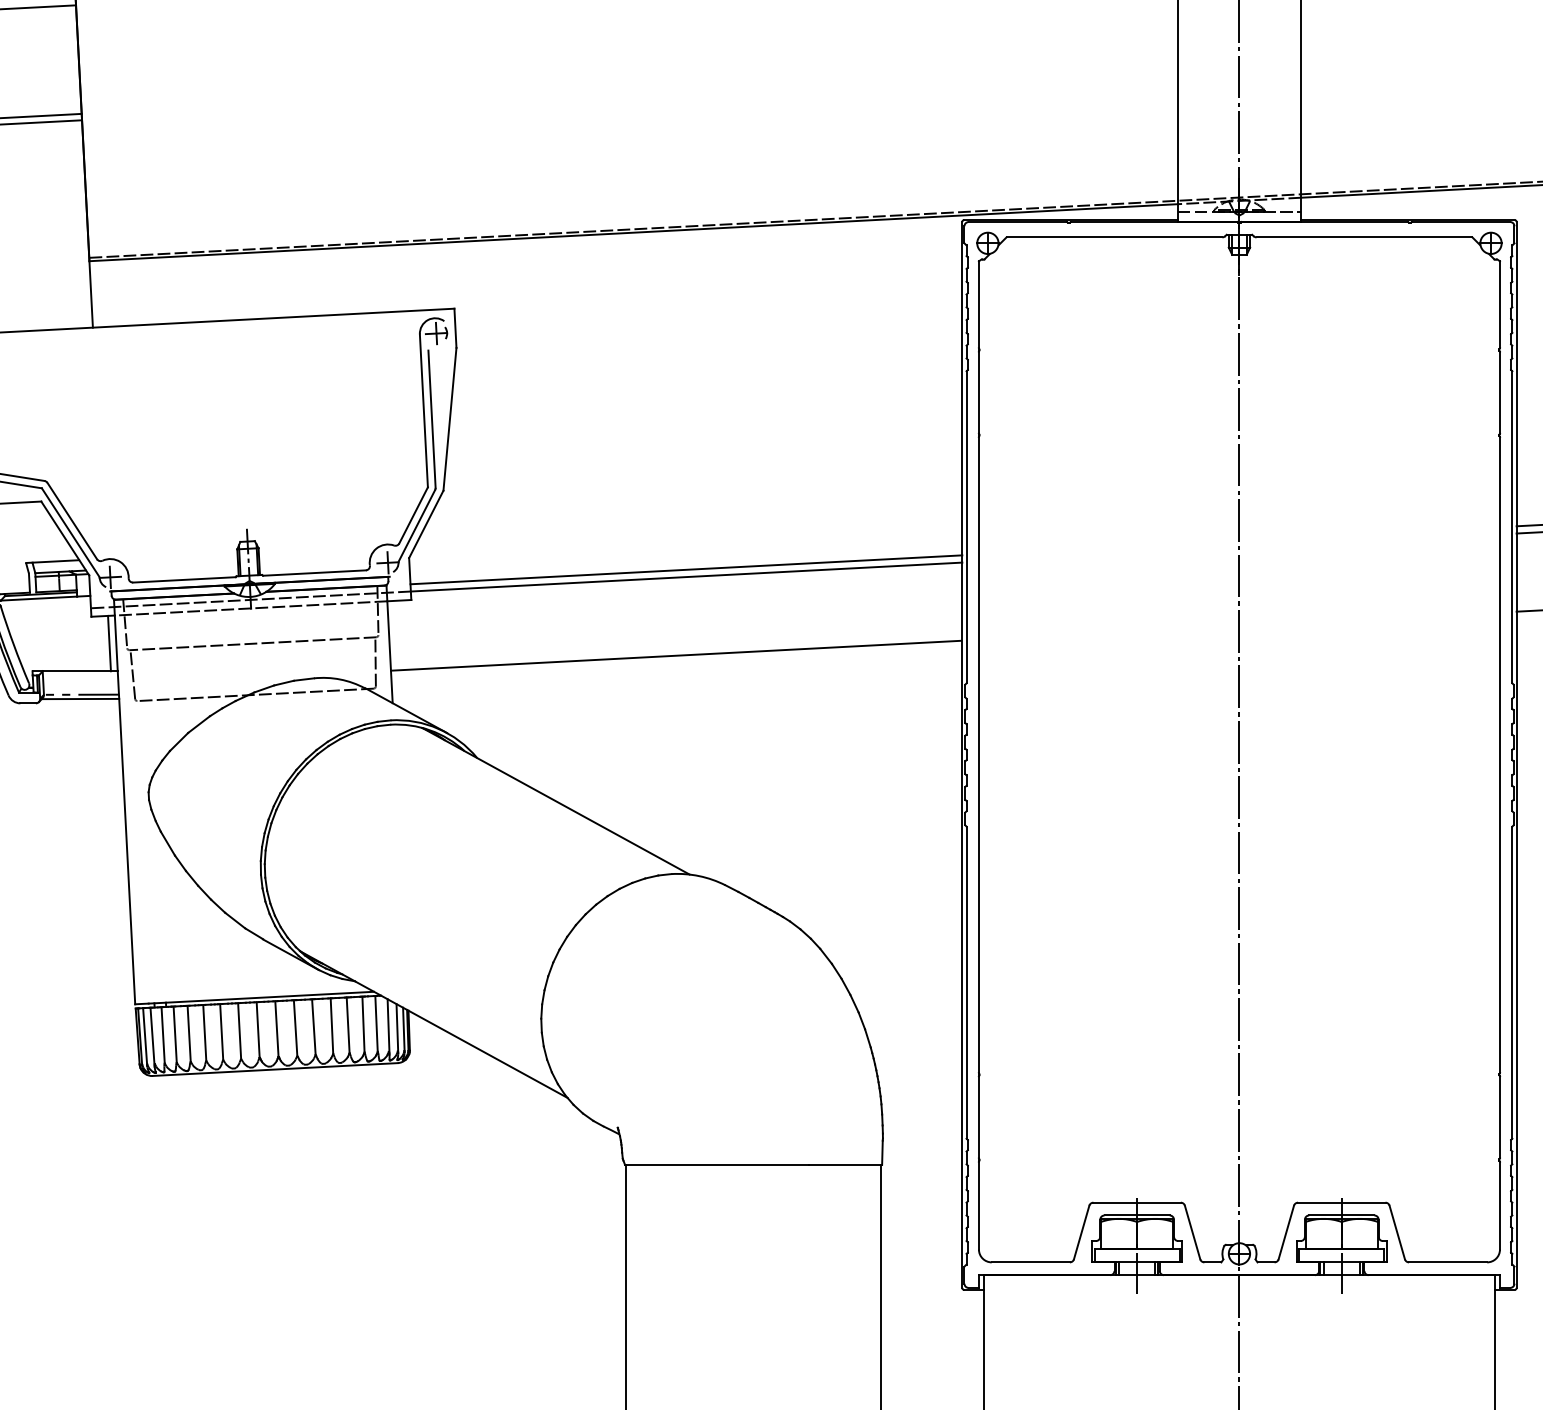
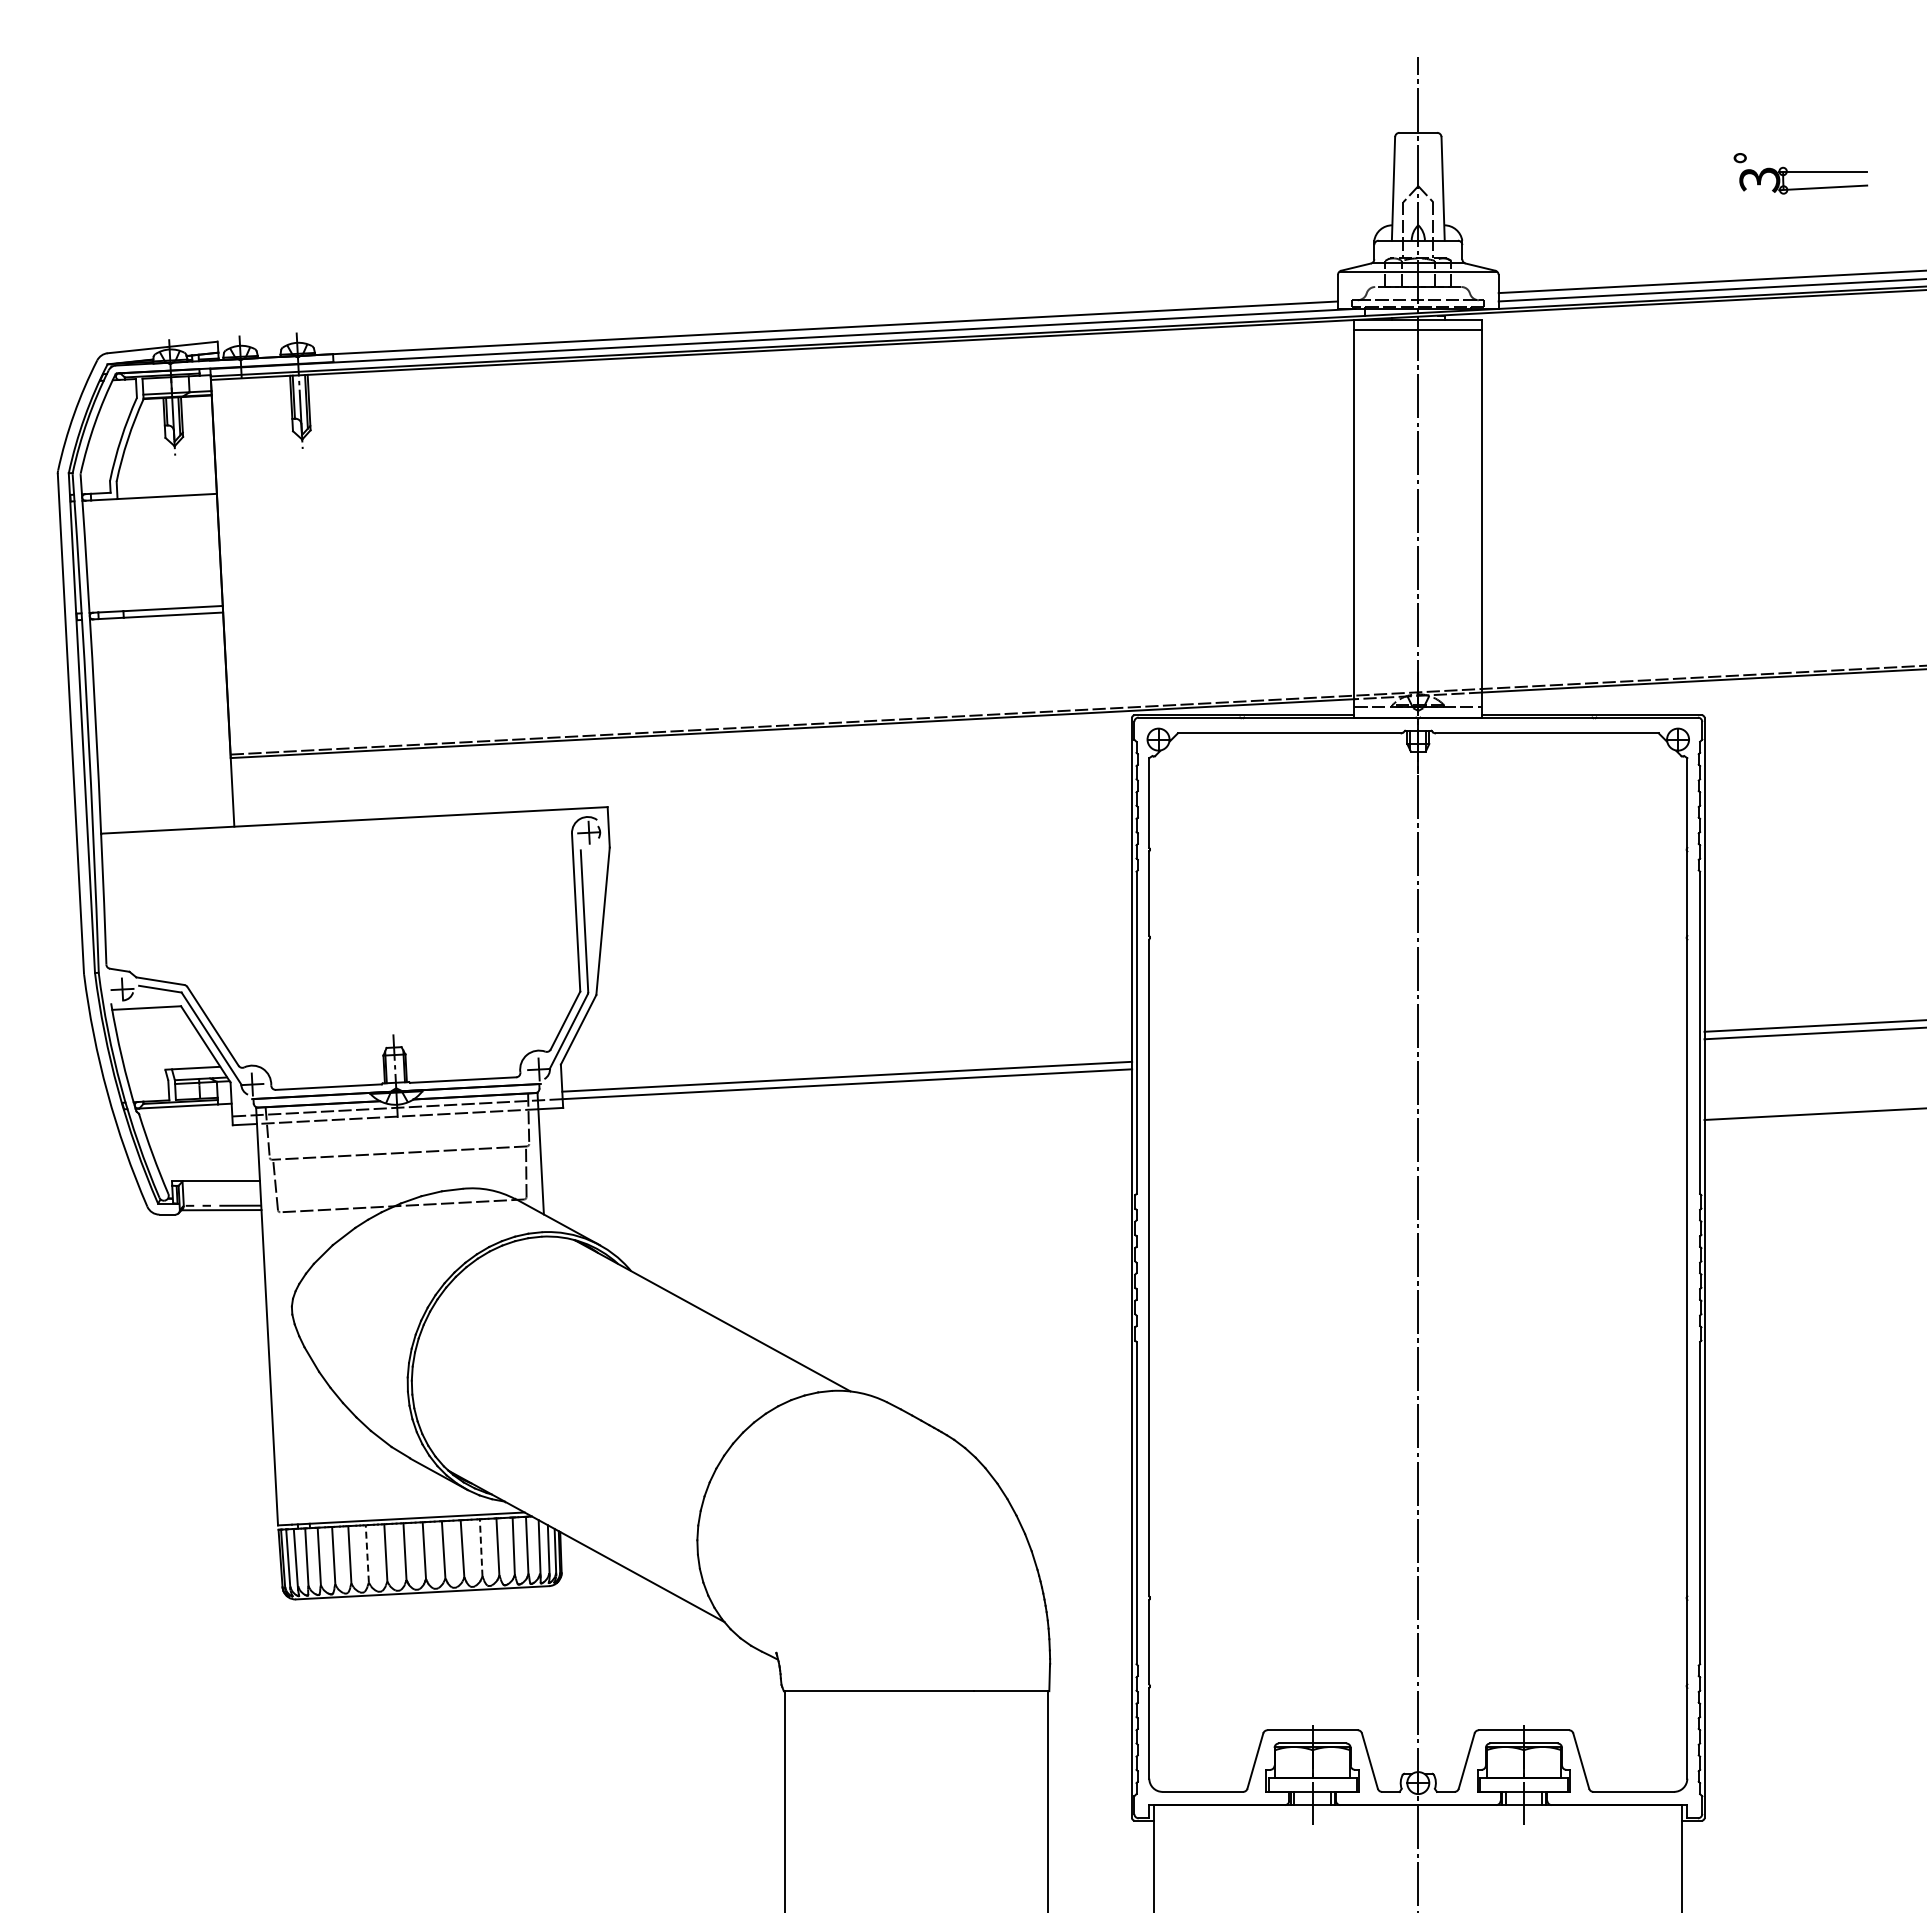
line: (108, 643) -> (250, 1152), removed
line: (676, 655) -> (836, 1165), removed
line: (332, 1025) -> (481, 1547), solid -> dashed
line: (221, 1031) -> (367, 1553), solid -> dashed

